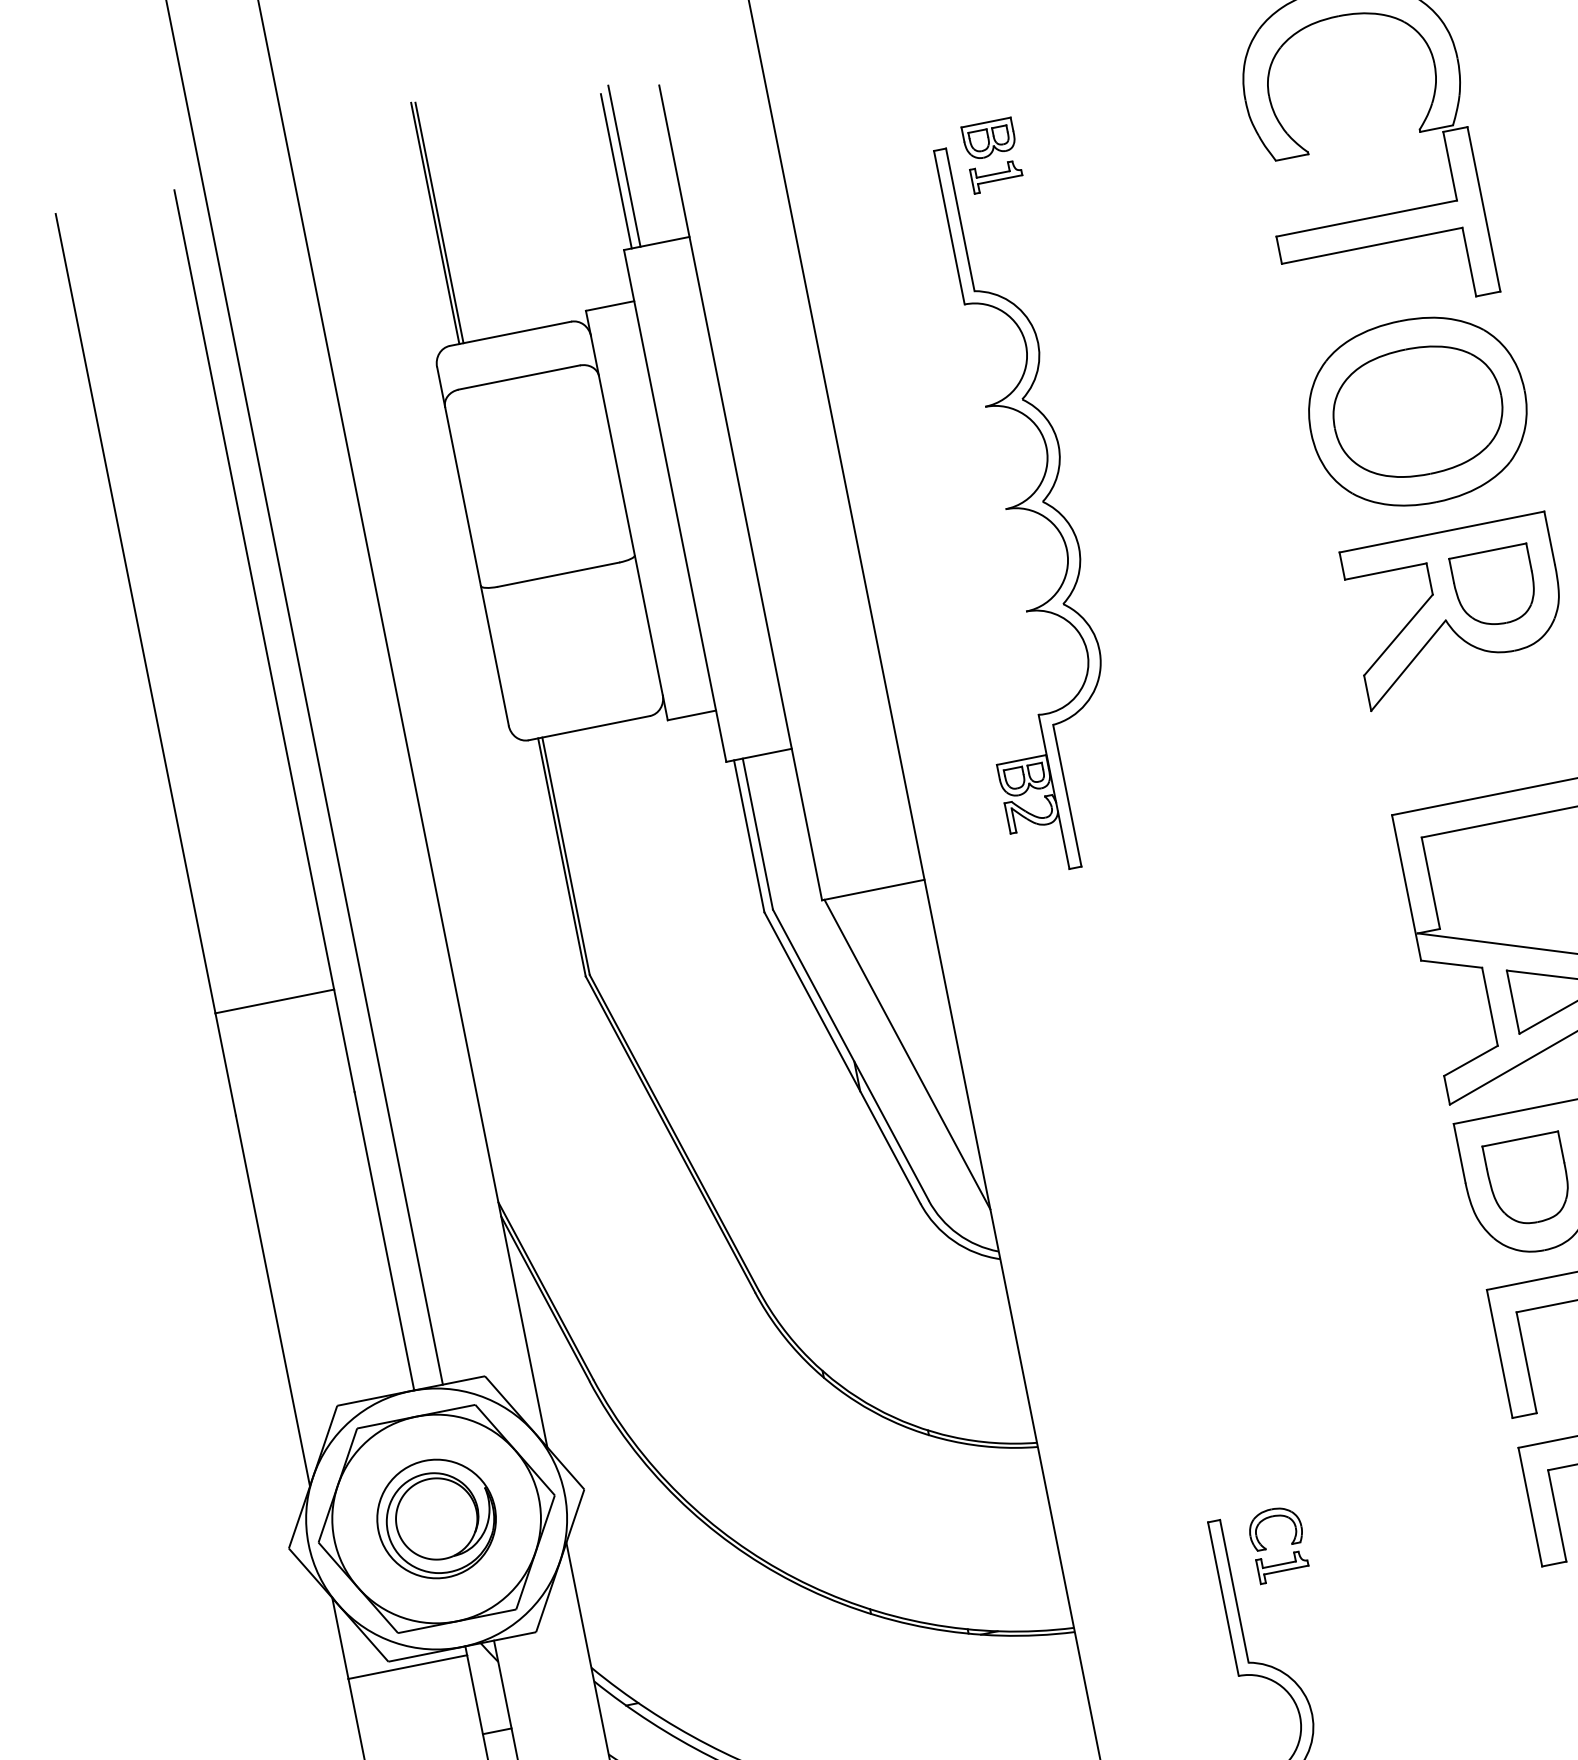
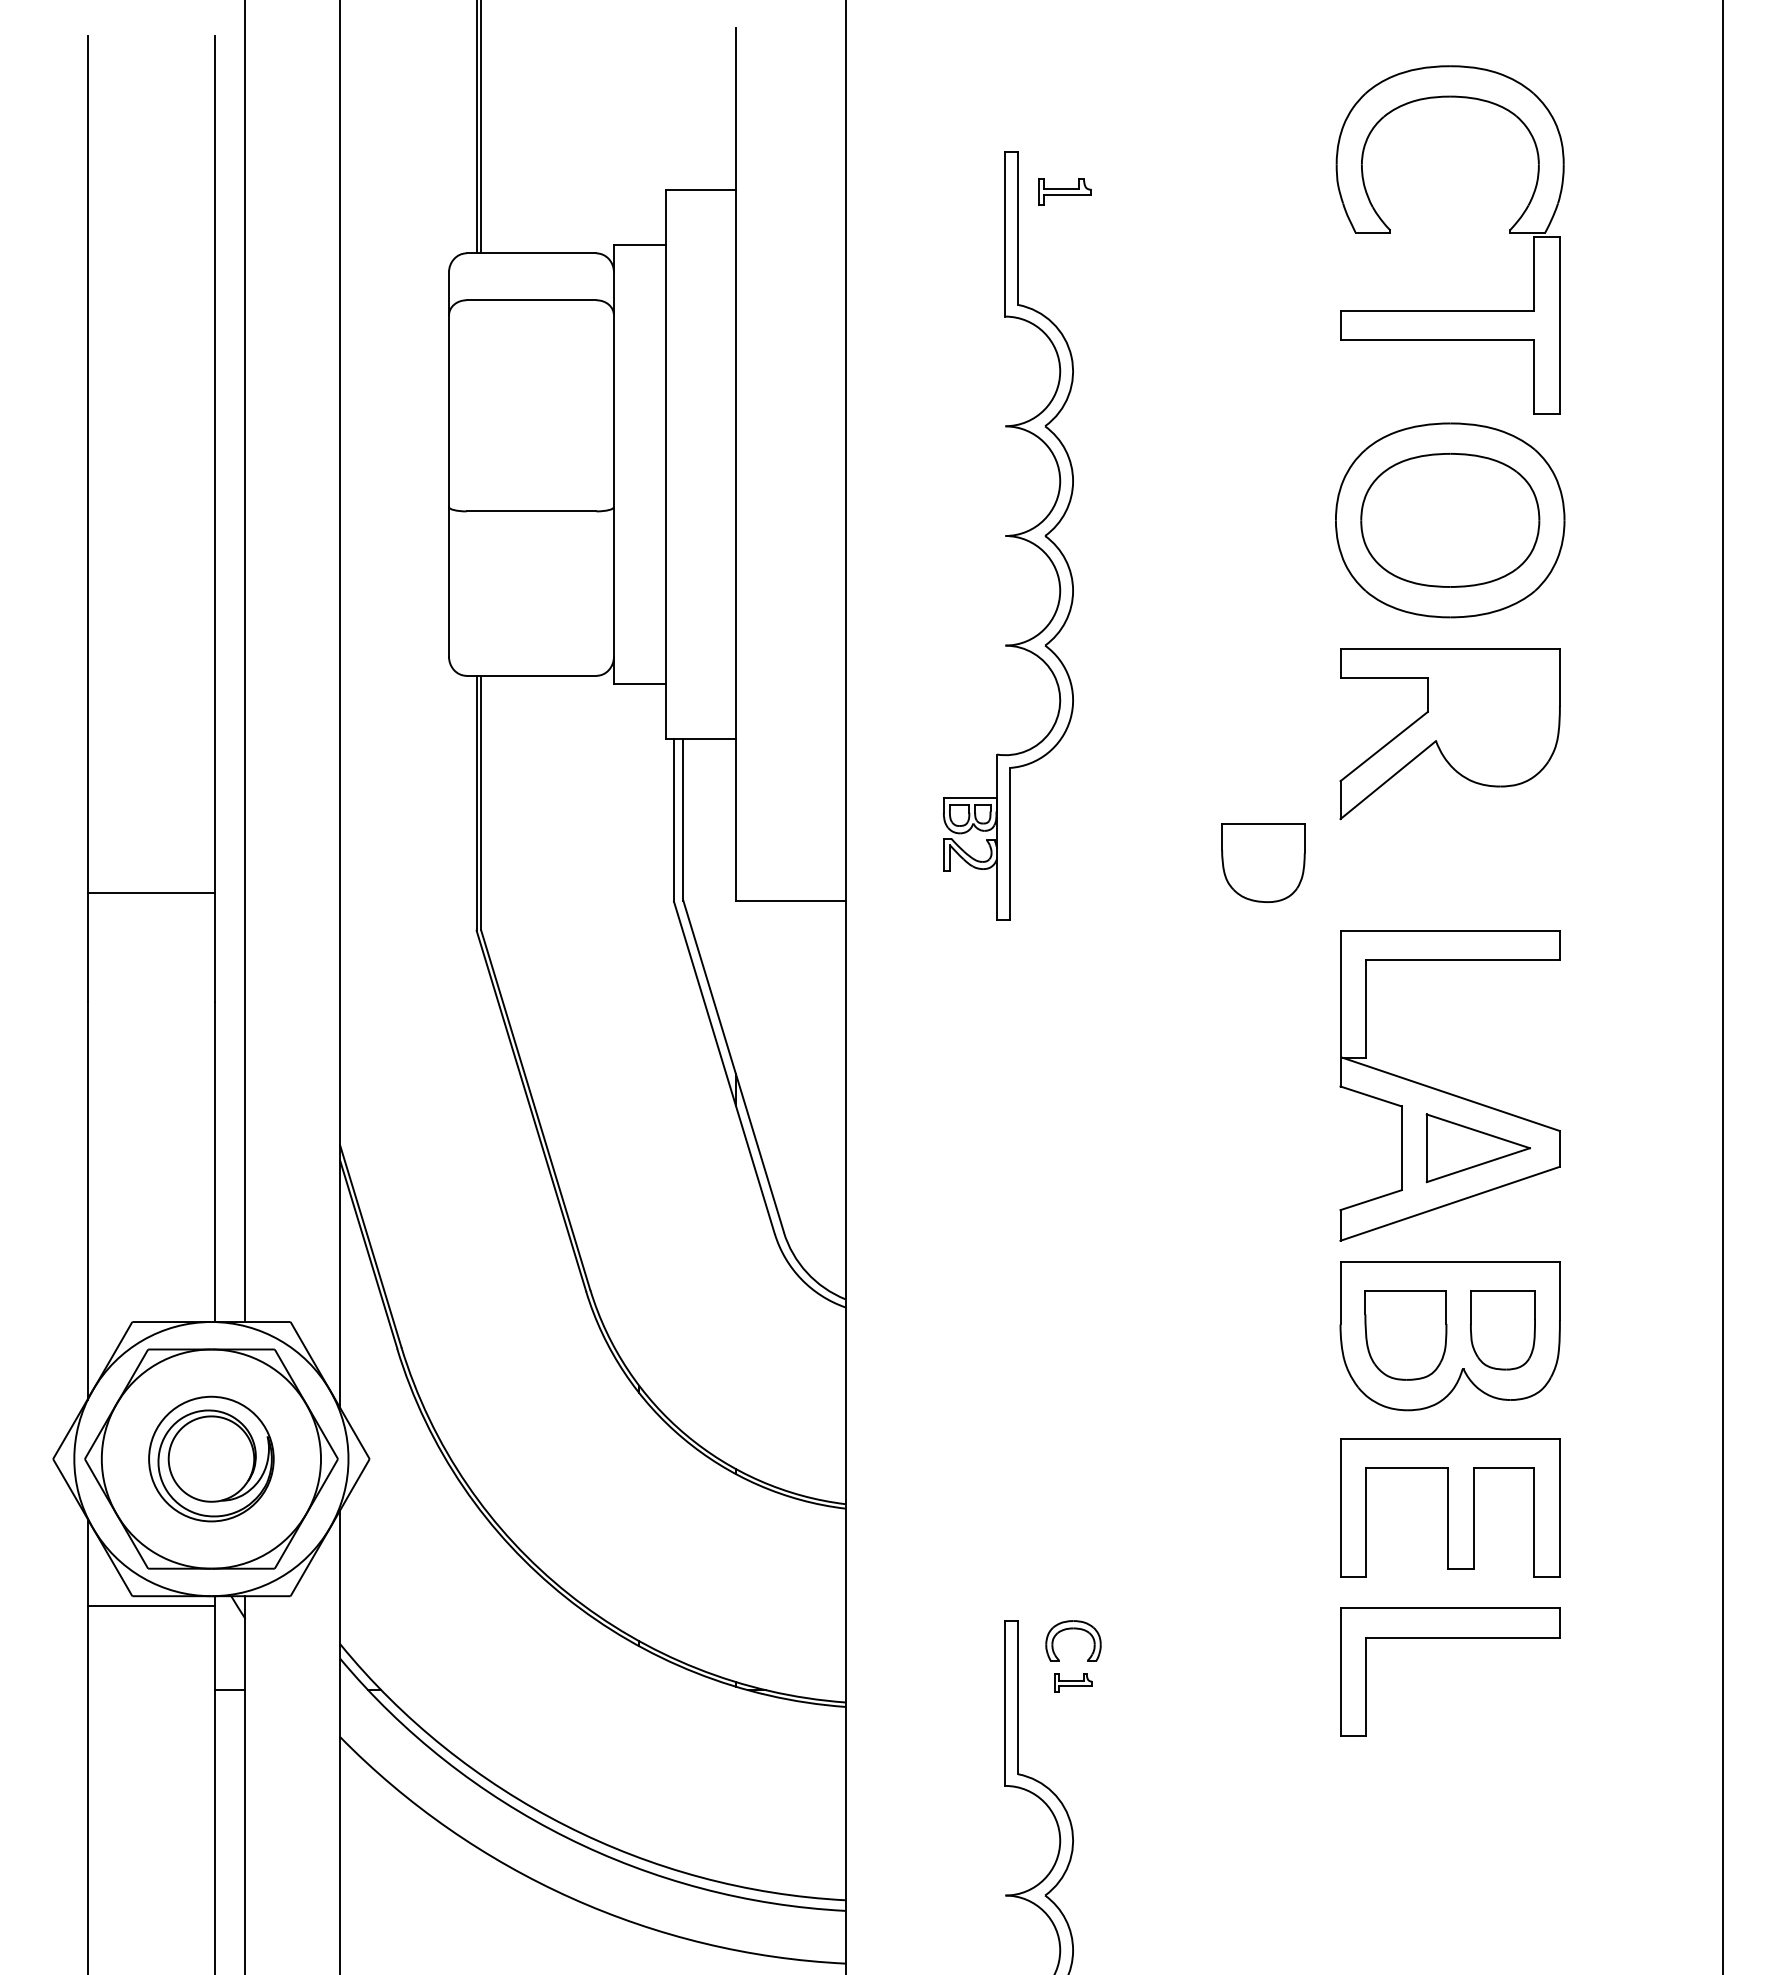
part: (989, 139) -> (1064, 151), removed
line: (624, 165) -> (683, 103), removed
line: (615, 171) -> (673, 107), removed
part: (1494, 586) -> (1263, 862), moved
line: (906, 1054) -> (791, 1077), removed
part: (1283, 1566) -> (1073, 1682), size x0.7

